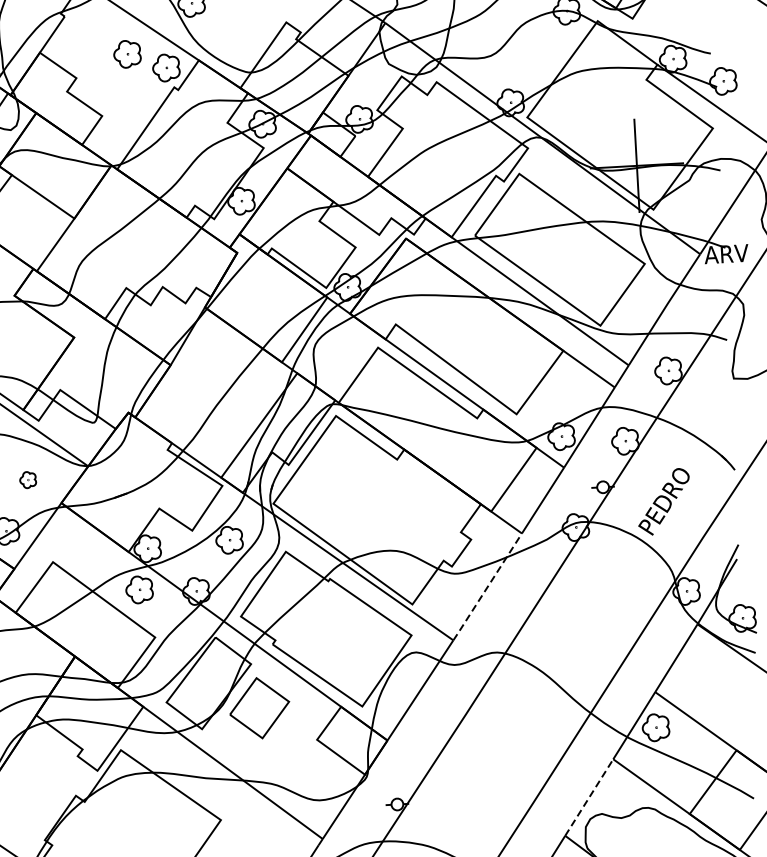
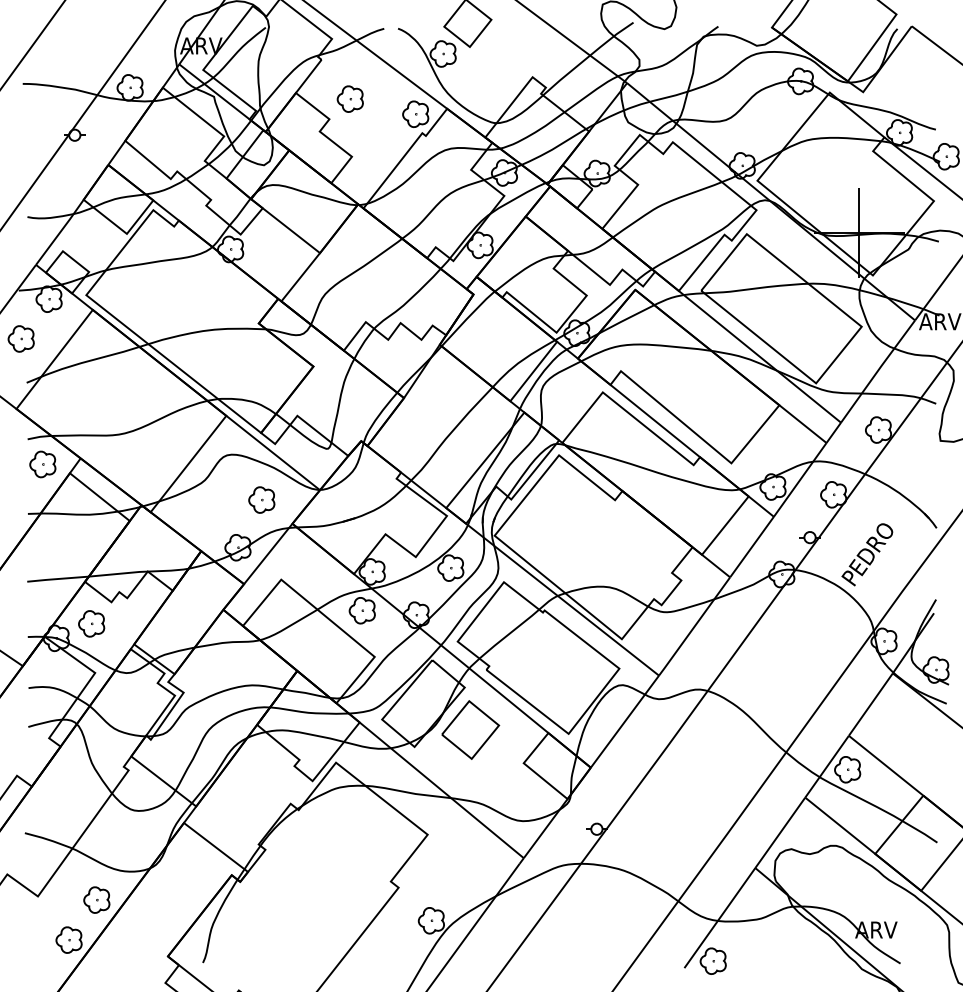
part: (126, 53) -> (349, 98), moved
part: (27, 479) -> (261, 499), size x1.67
line: (487, 586) -> (694, 626), dashed -> solid
line: (589, 797) -> (780, 832), dashed -> solid

